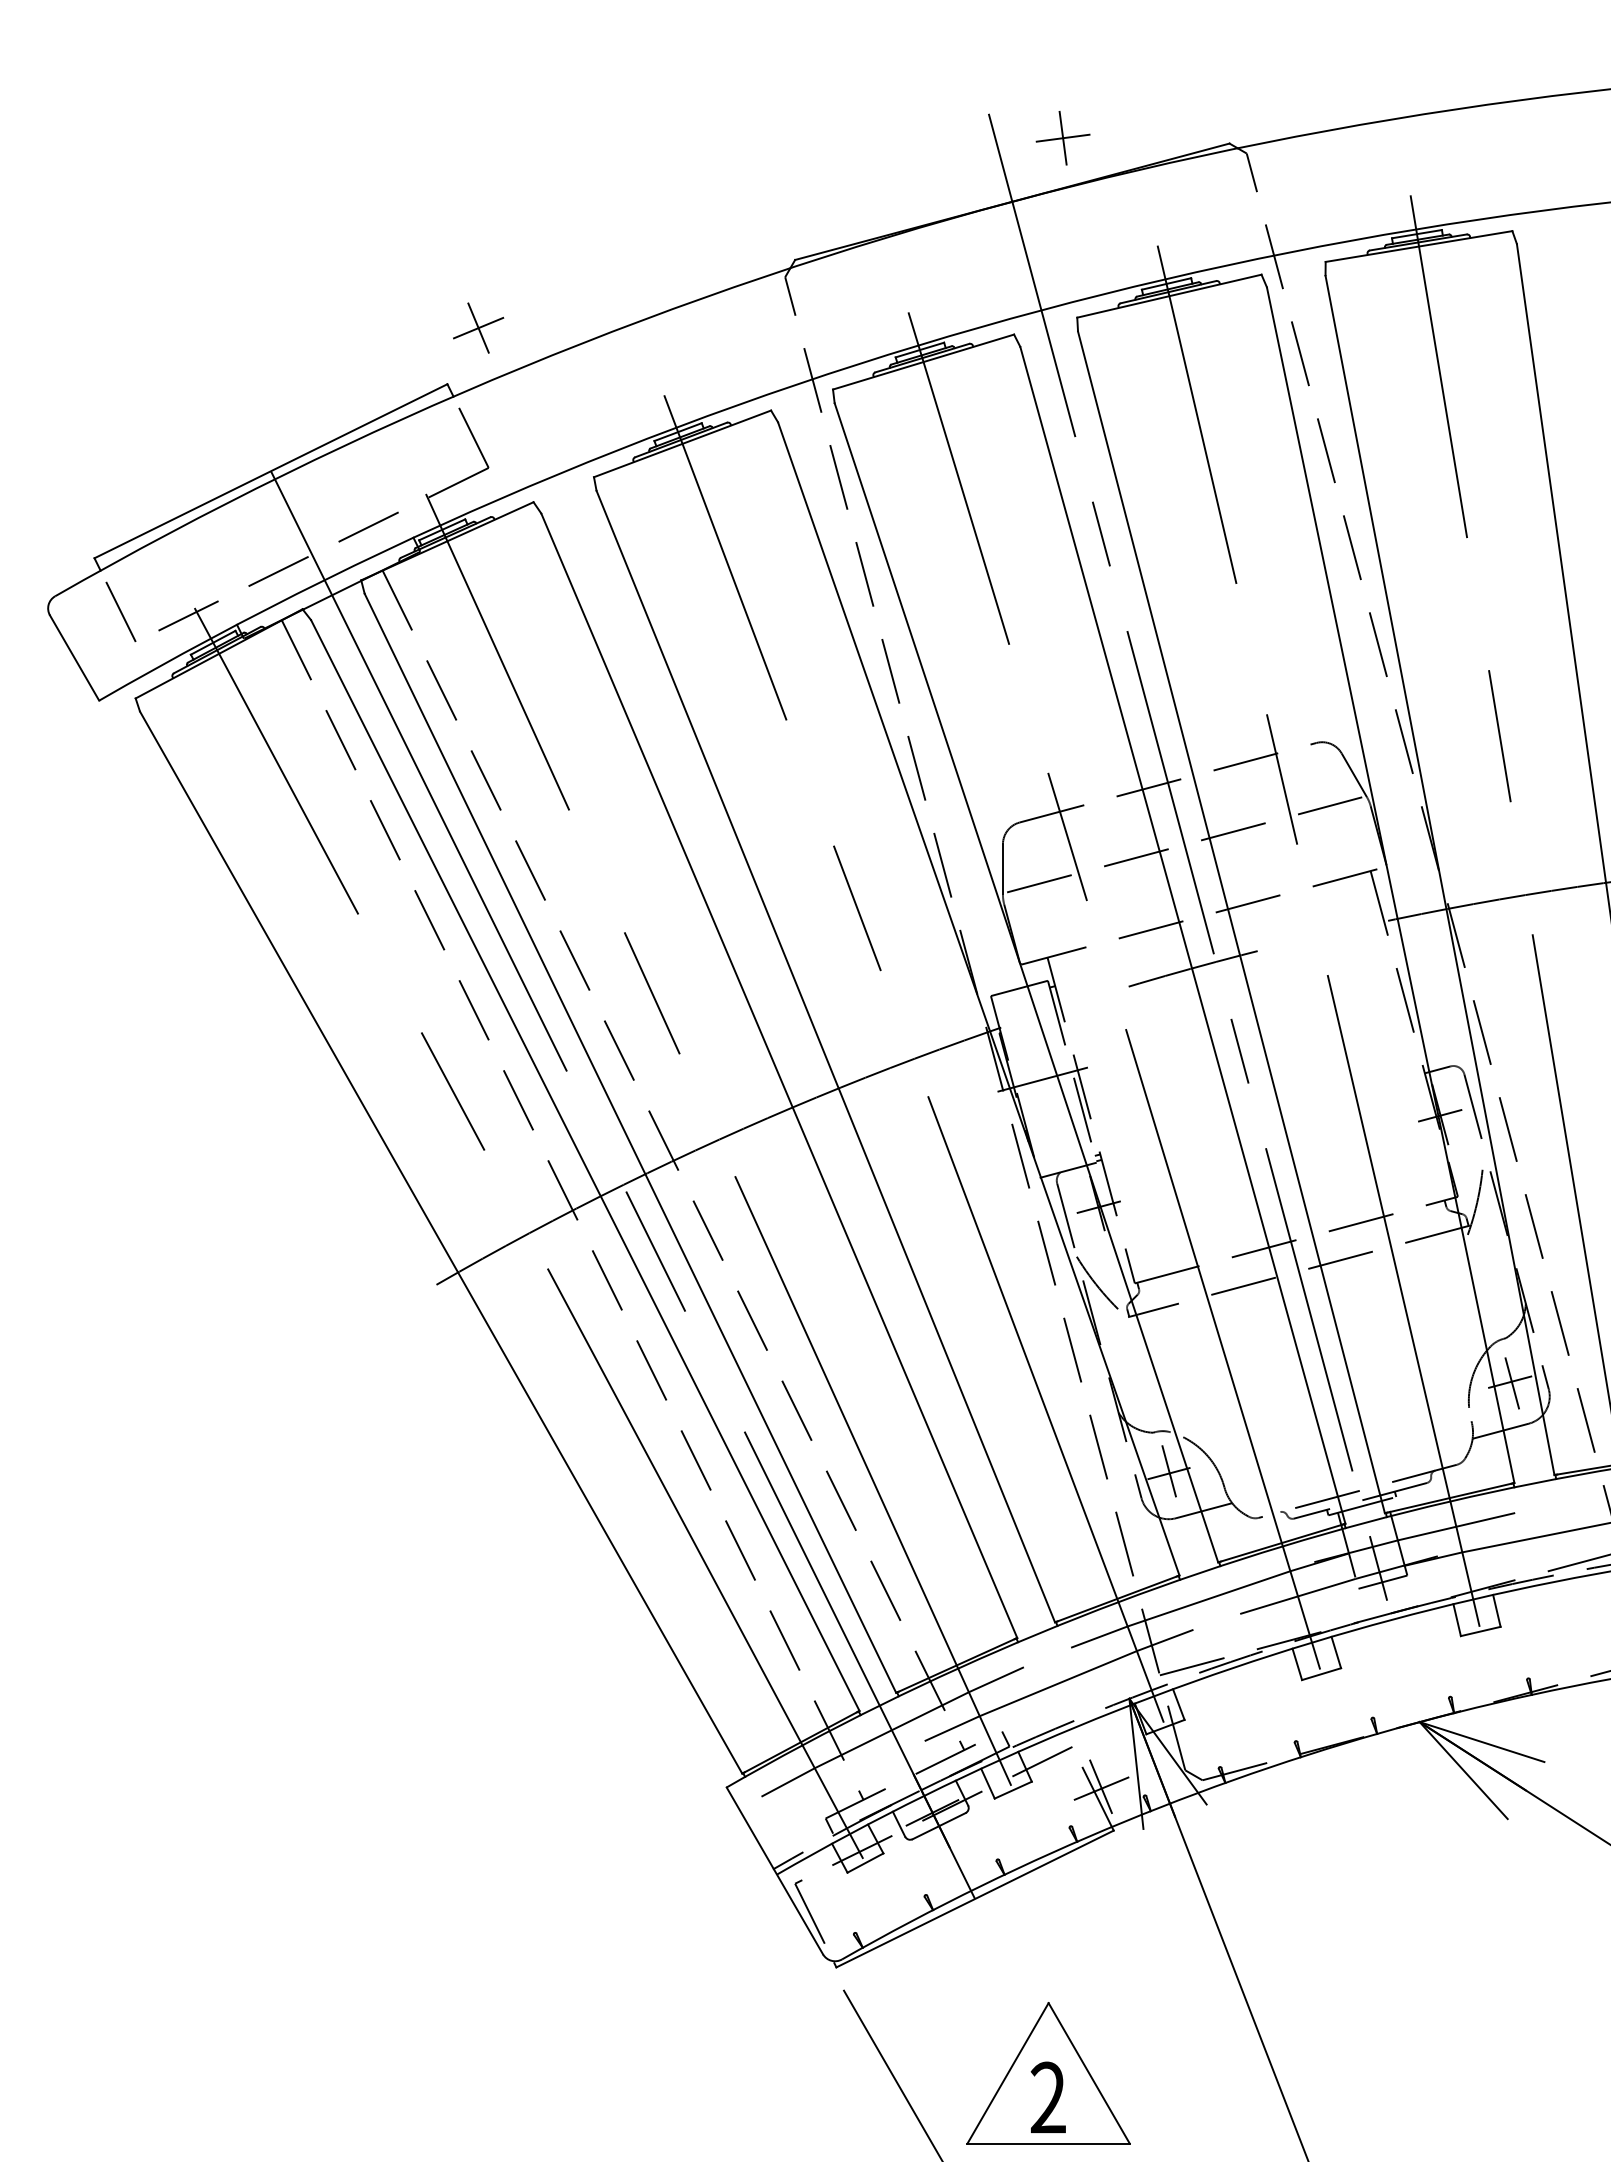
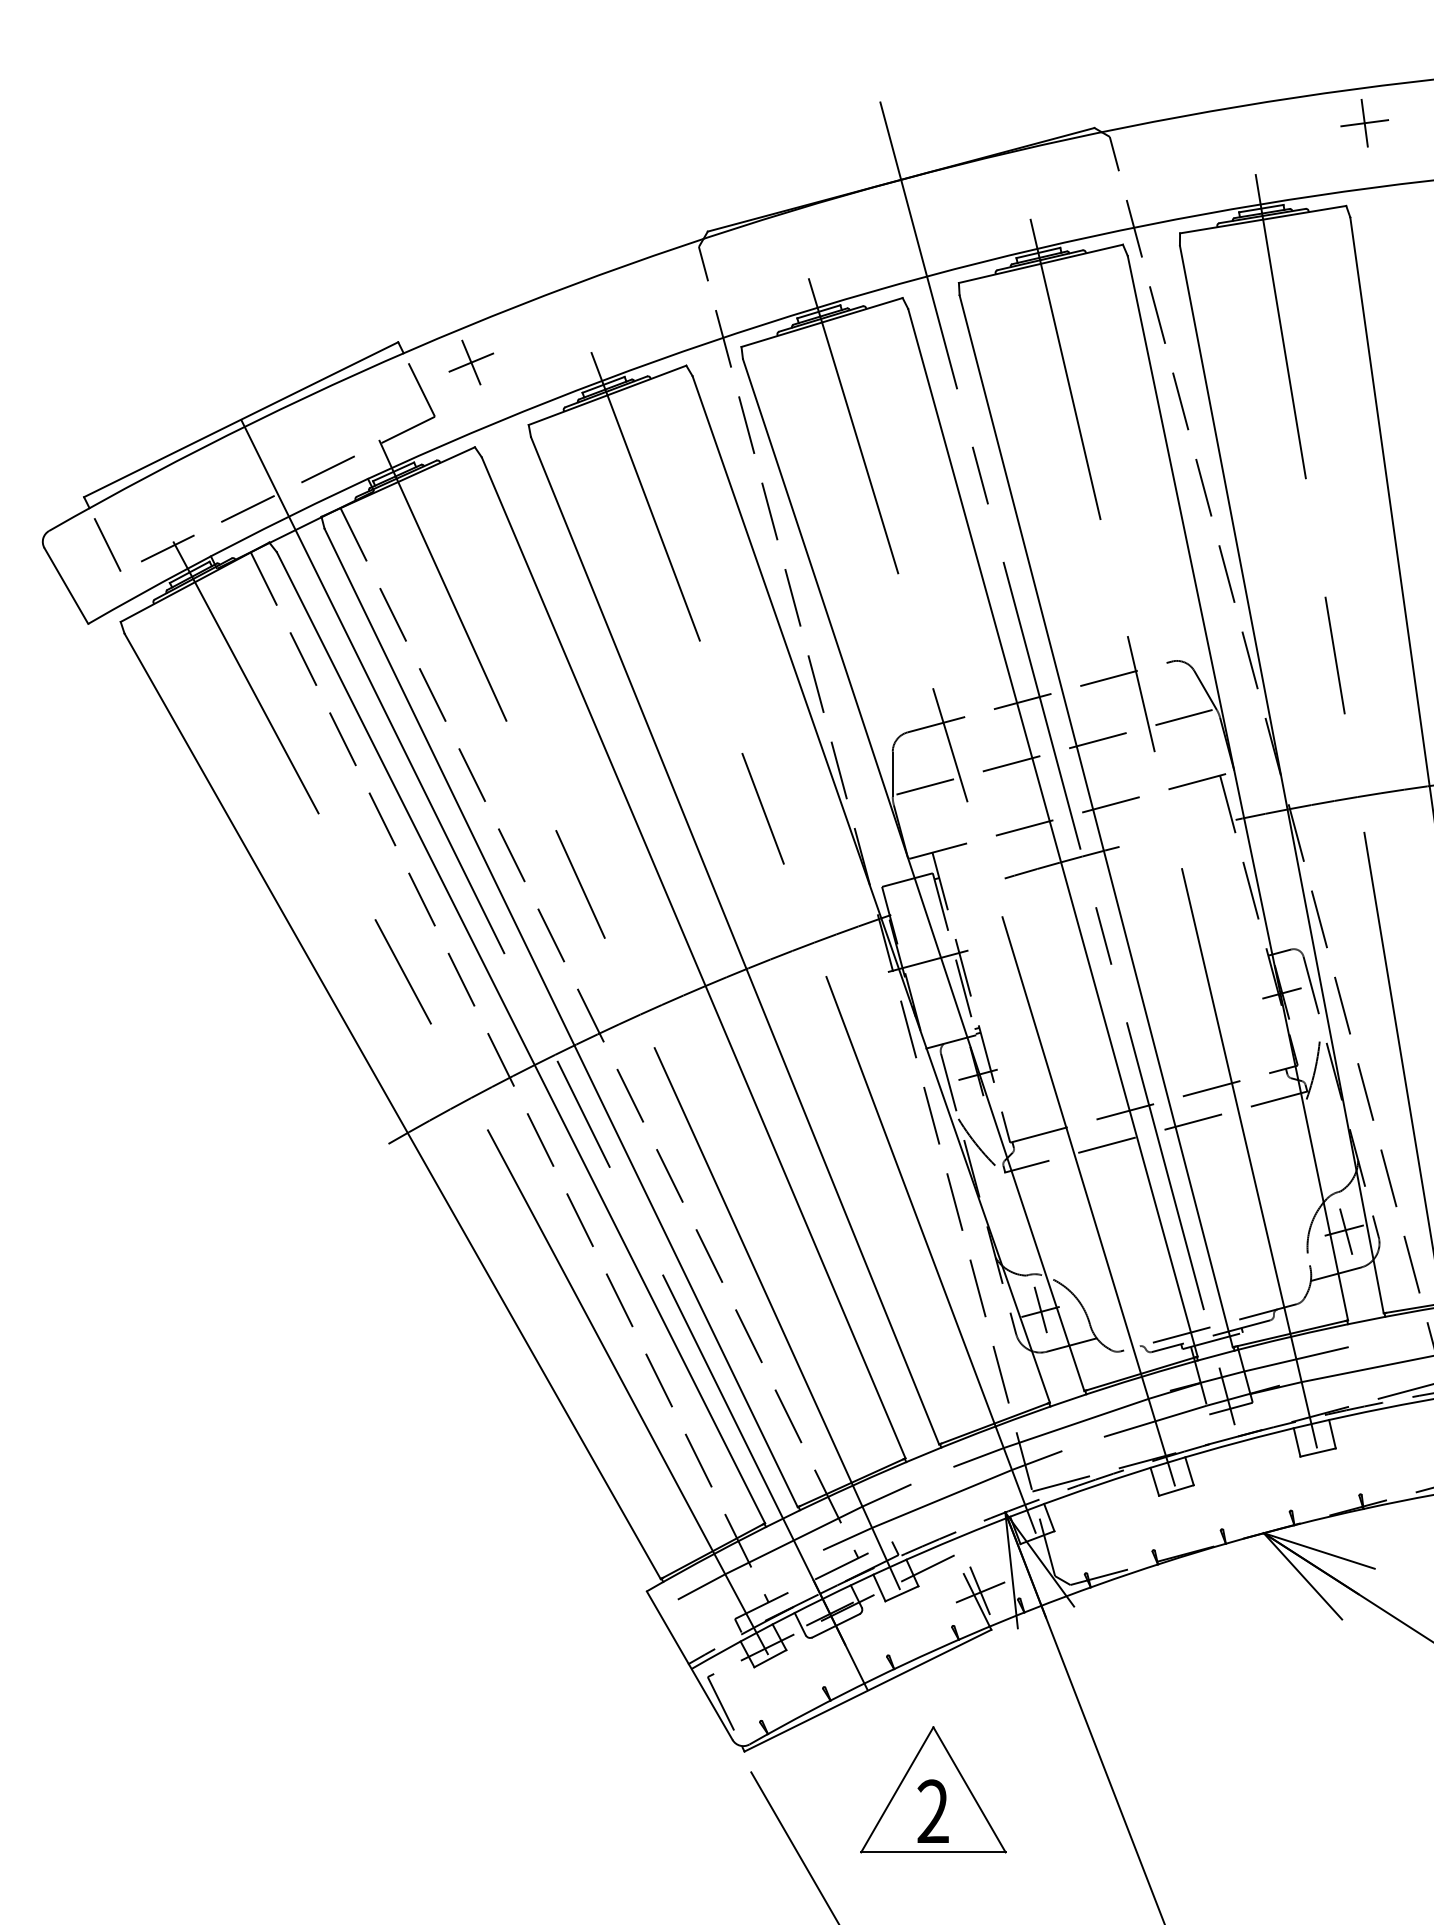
part: (1062, 138) -> (1364, 123), moved
part: (478, 327) -> (471, 362), moved
part: (1048, 2073) -> (933, 1789), moved

